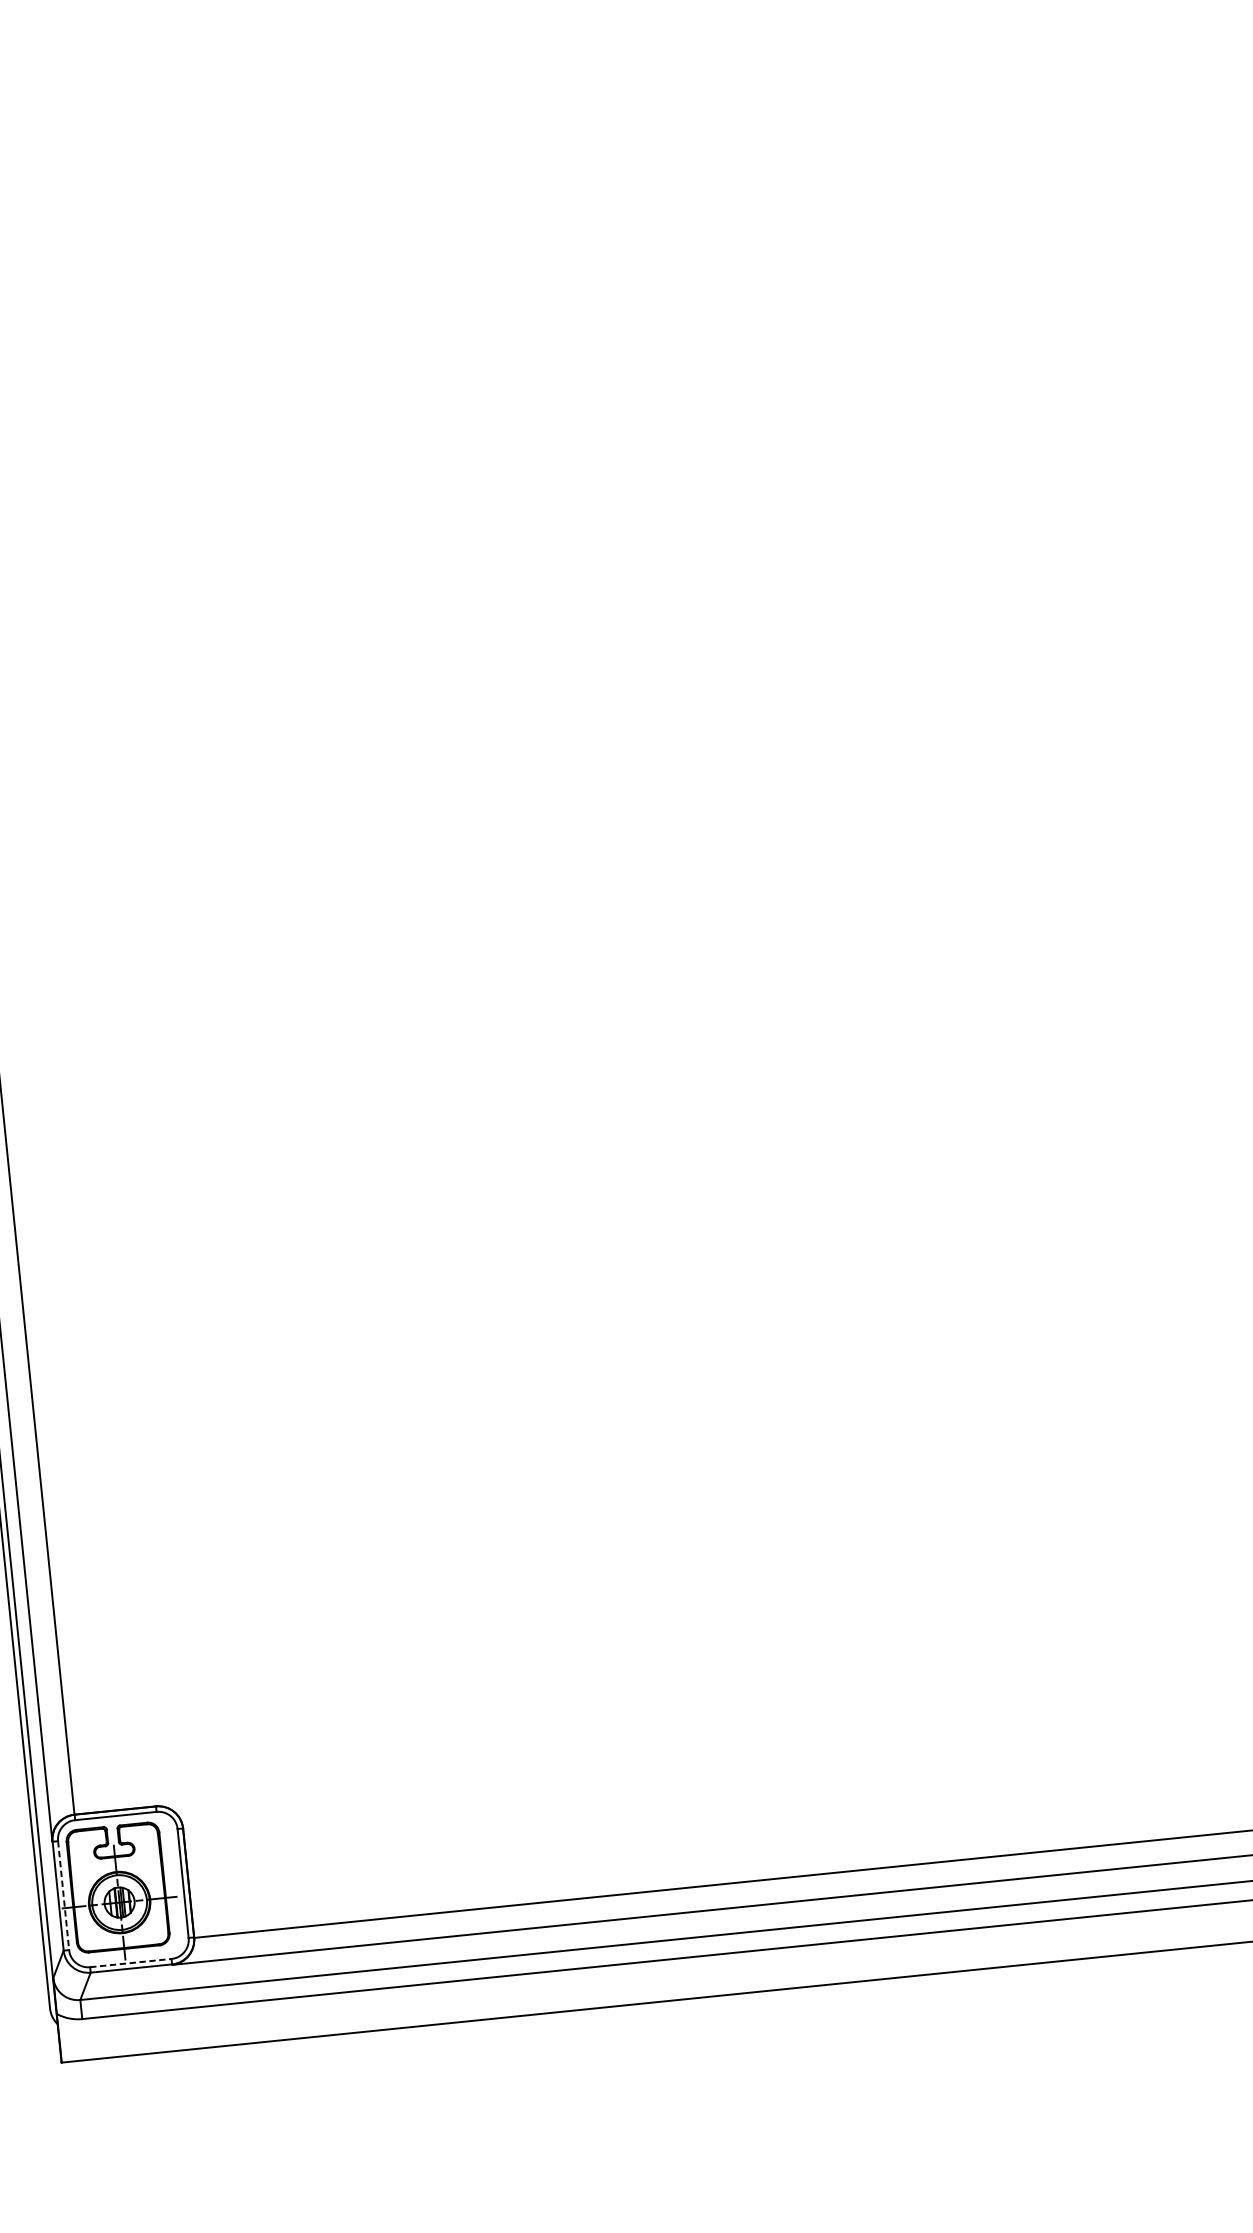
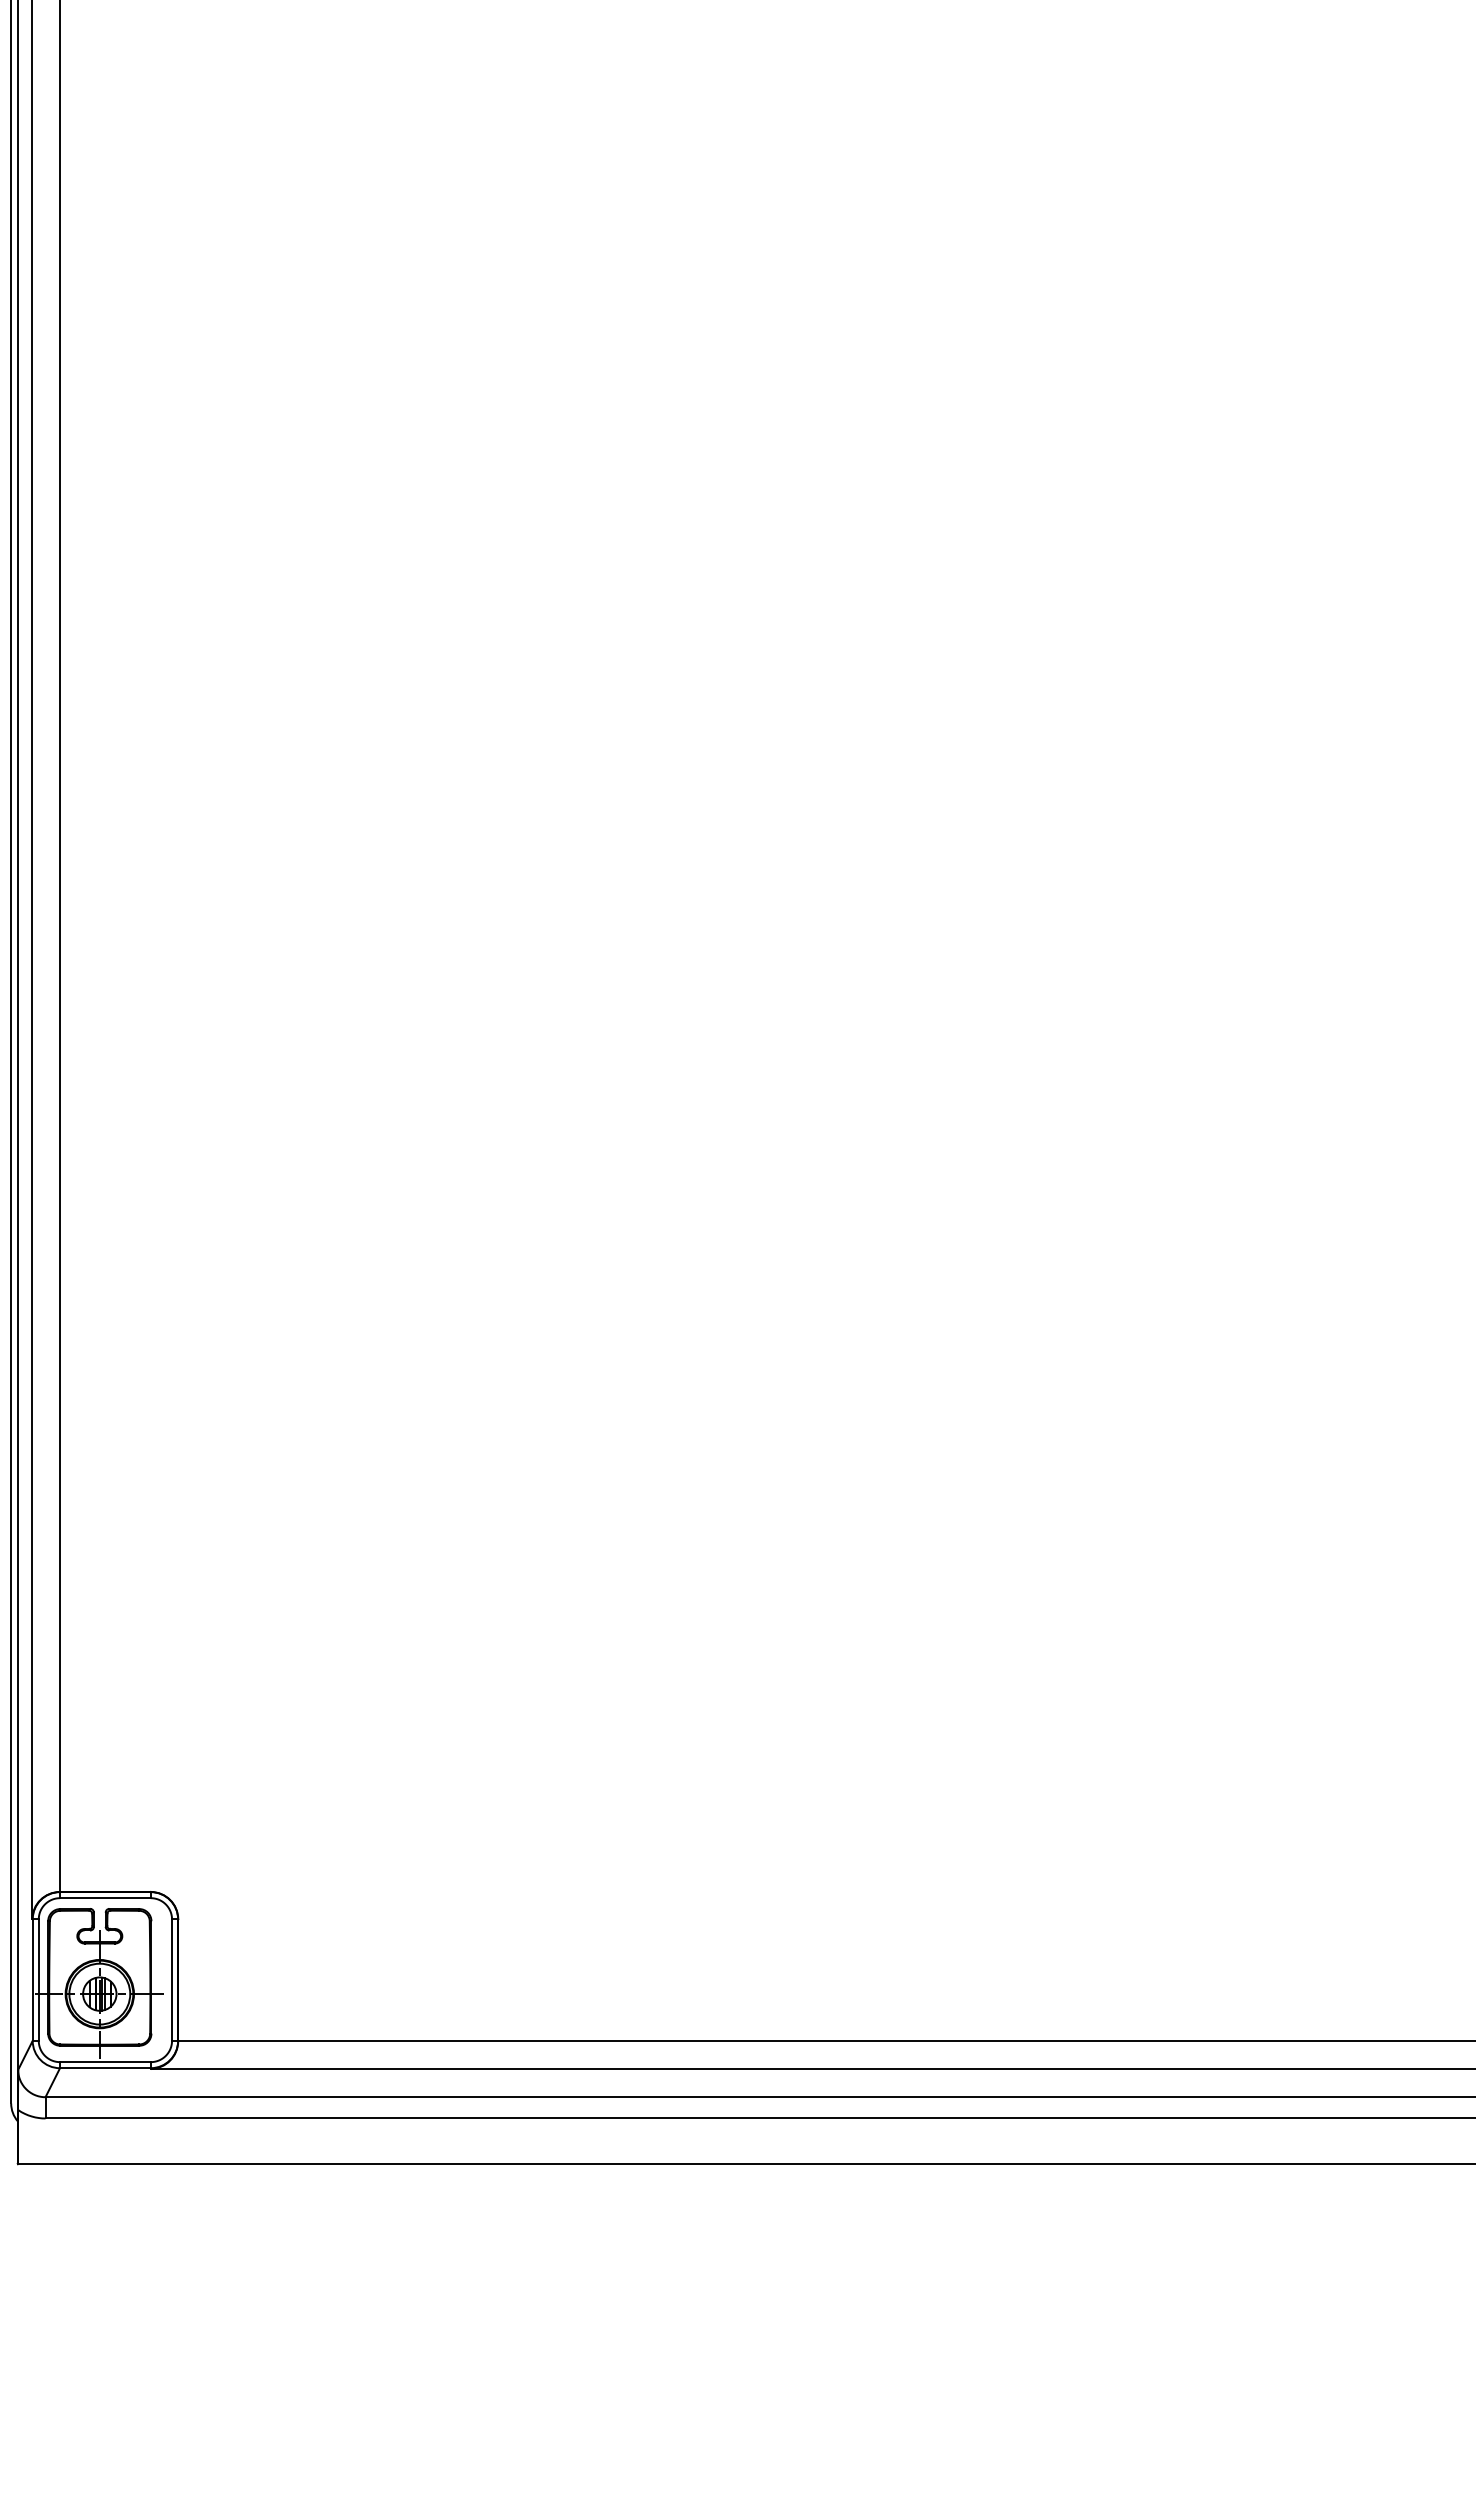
line: (63, 1895) -> (38, 1980), dashed -> solid
line: (130, 1963) -> (105, 2062), dashed -> solid

